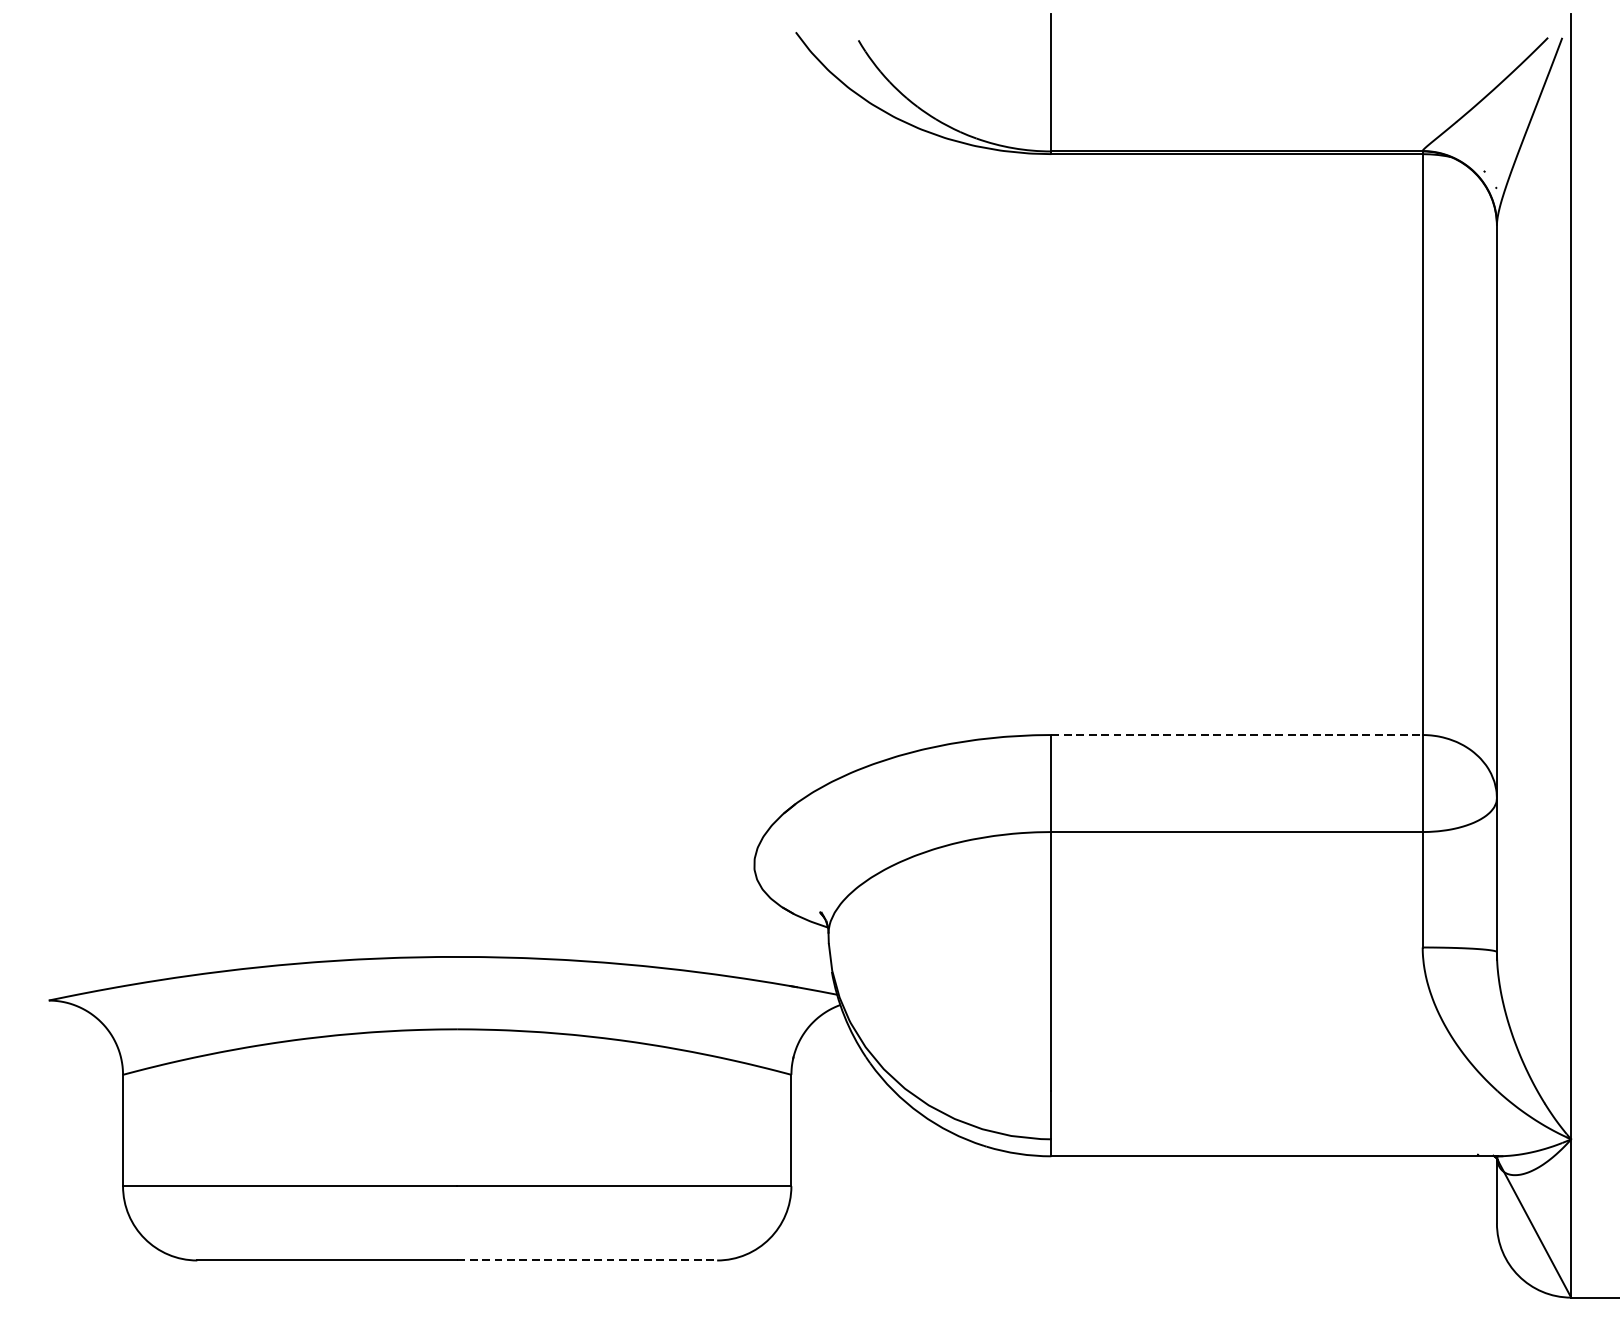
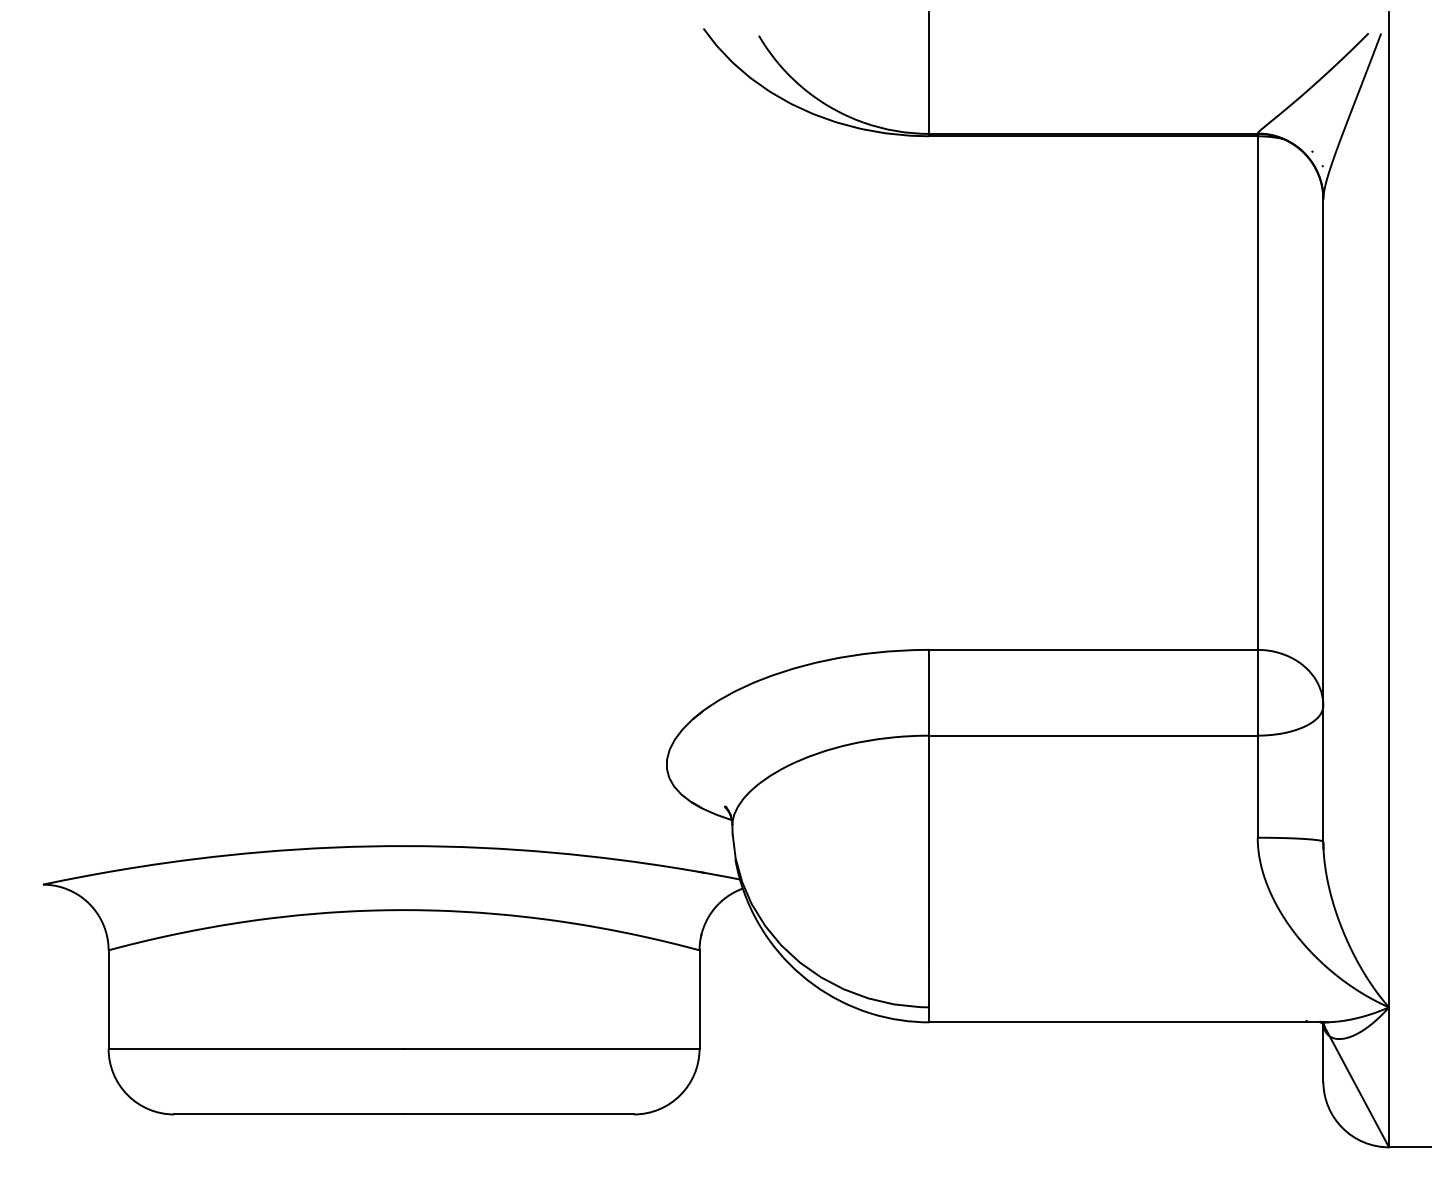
line: (1238, 734) -> (1094, 649), dashed -> solid
line: (586, 1260) -> (518, 1114), dashed -> solid

